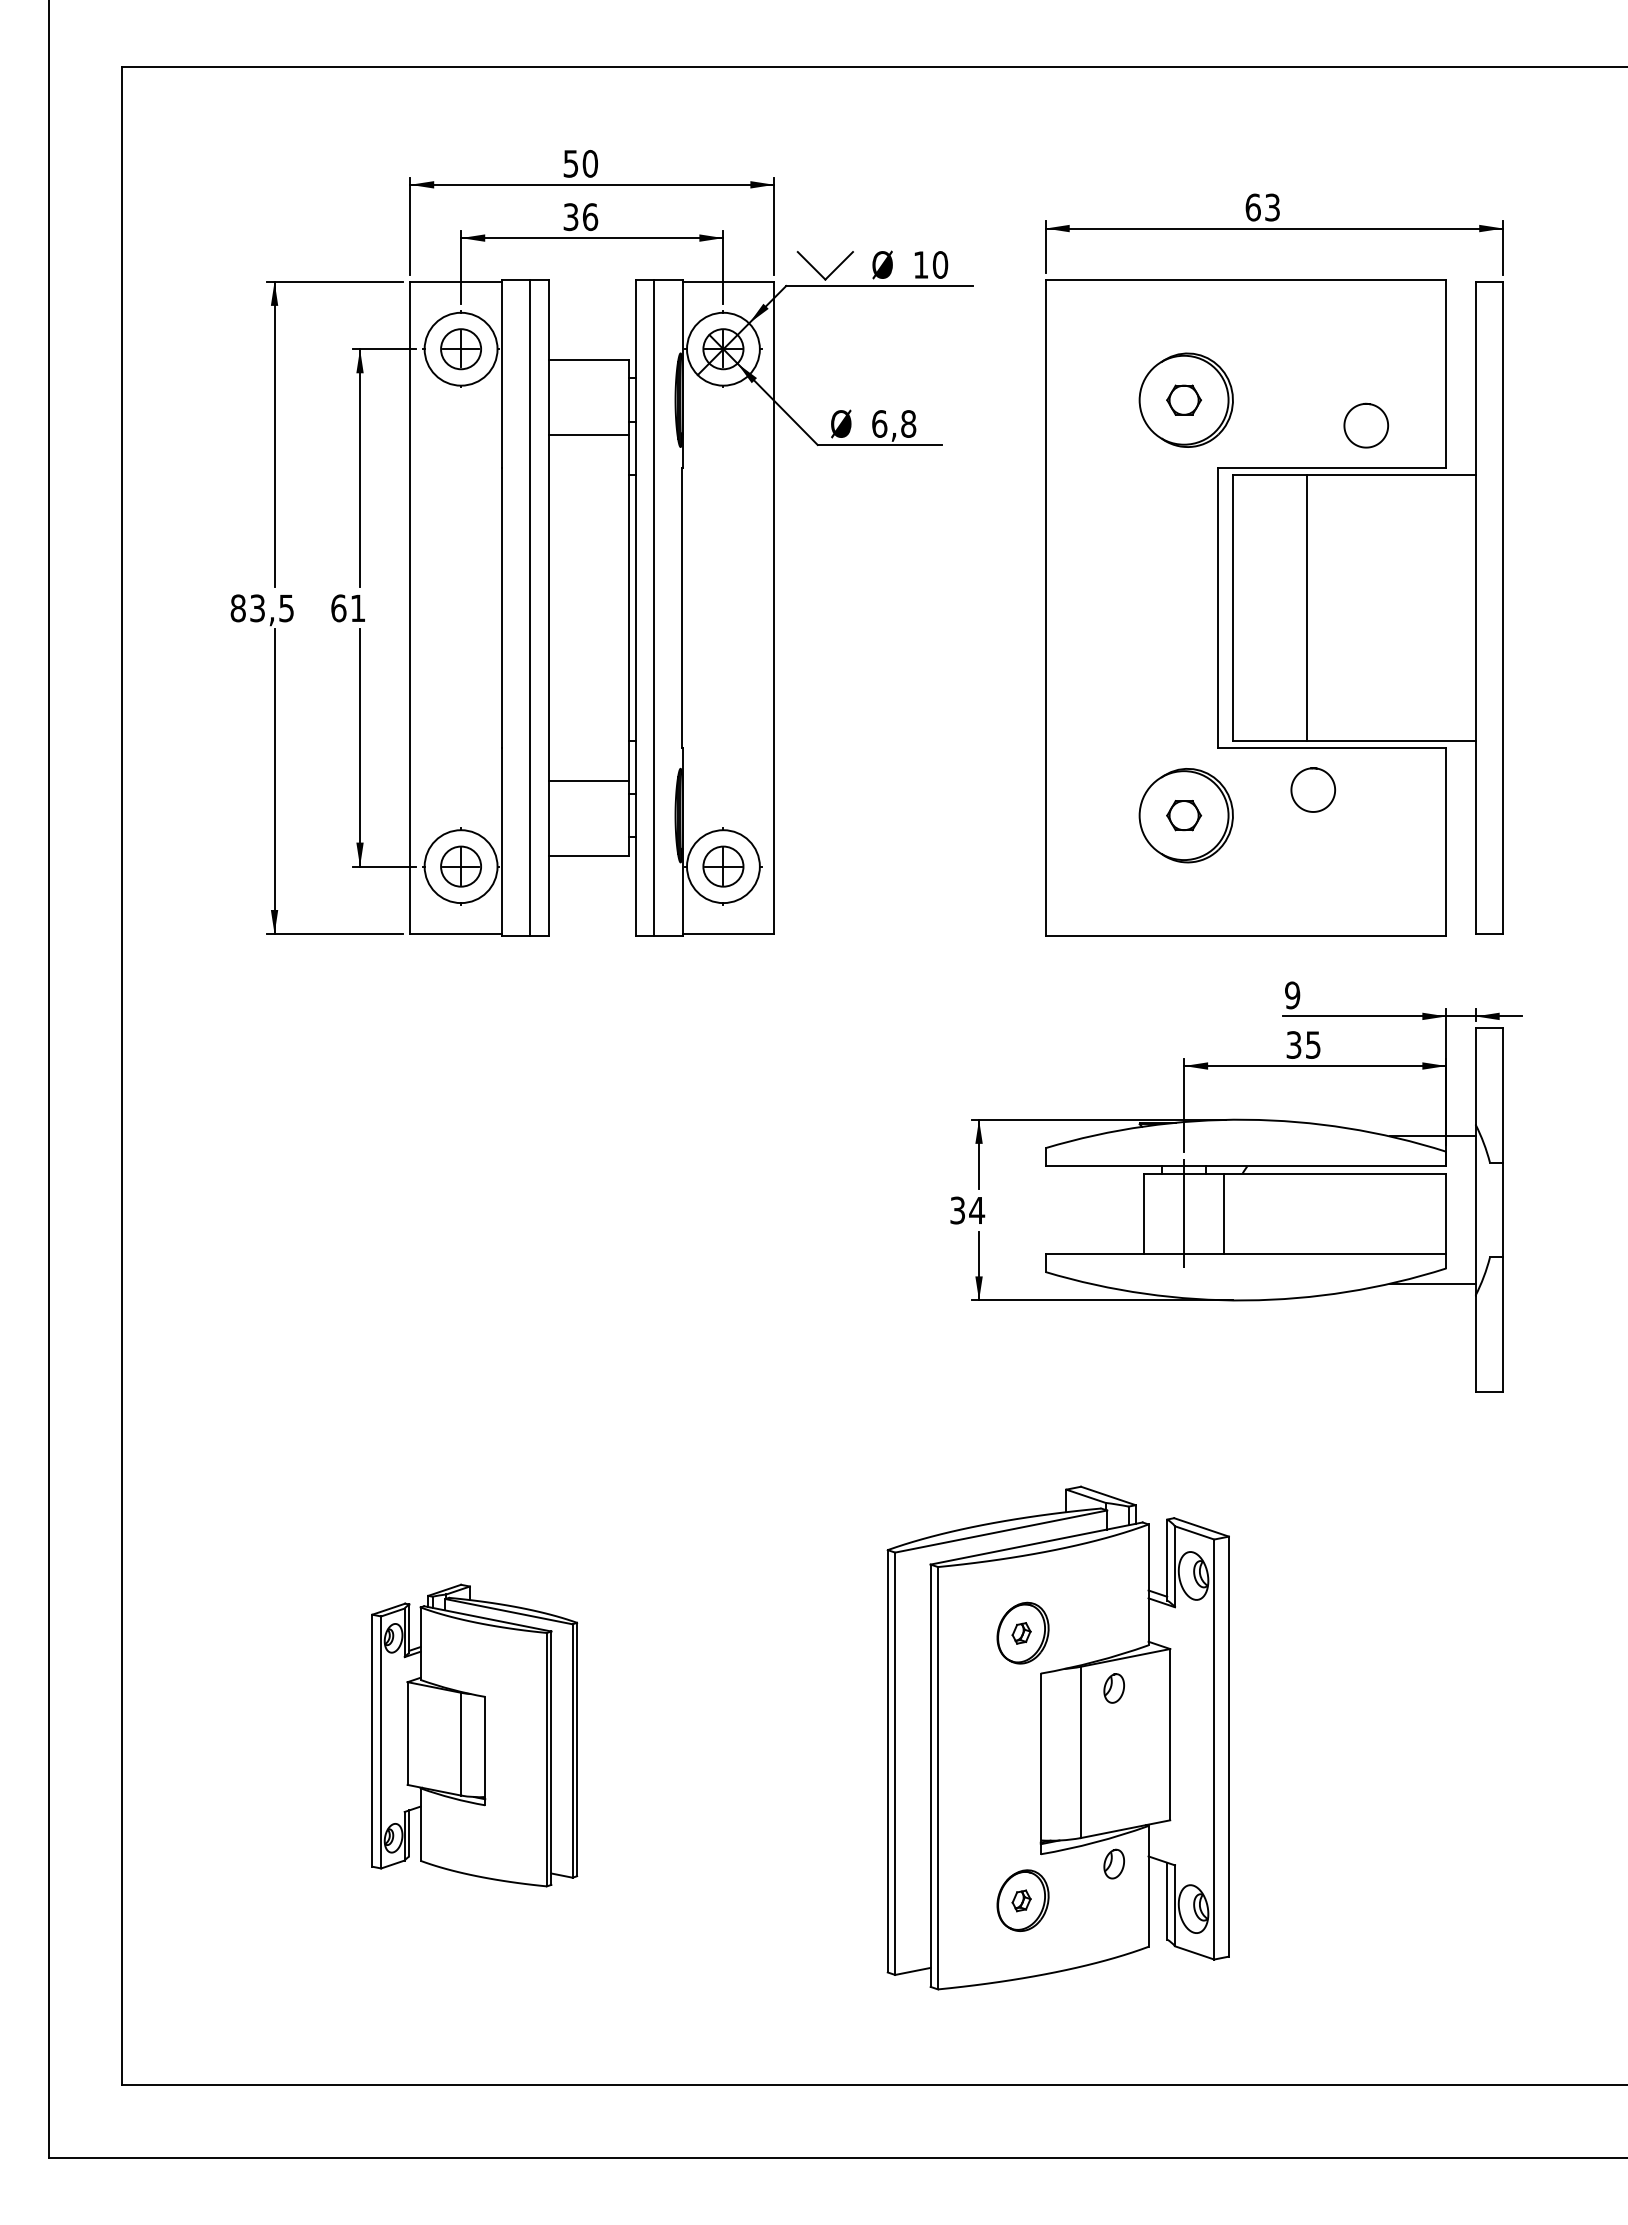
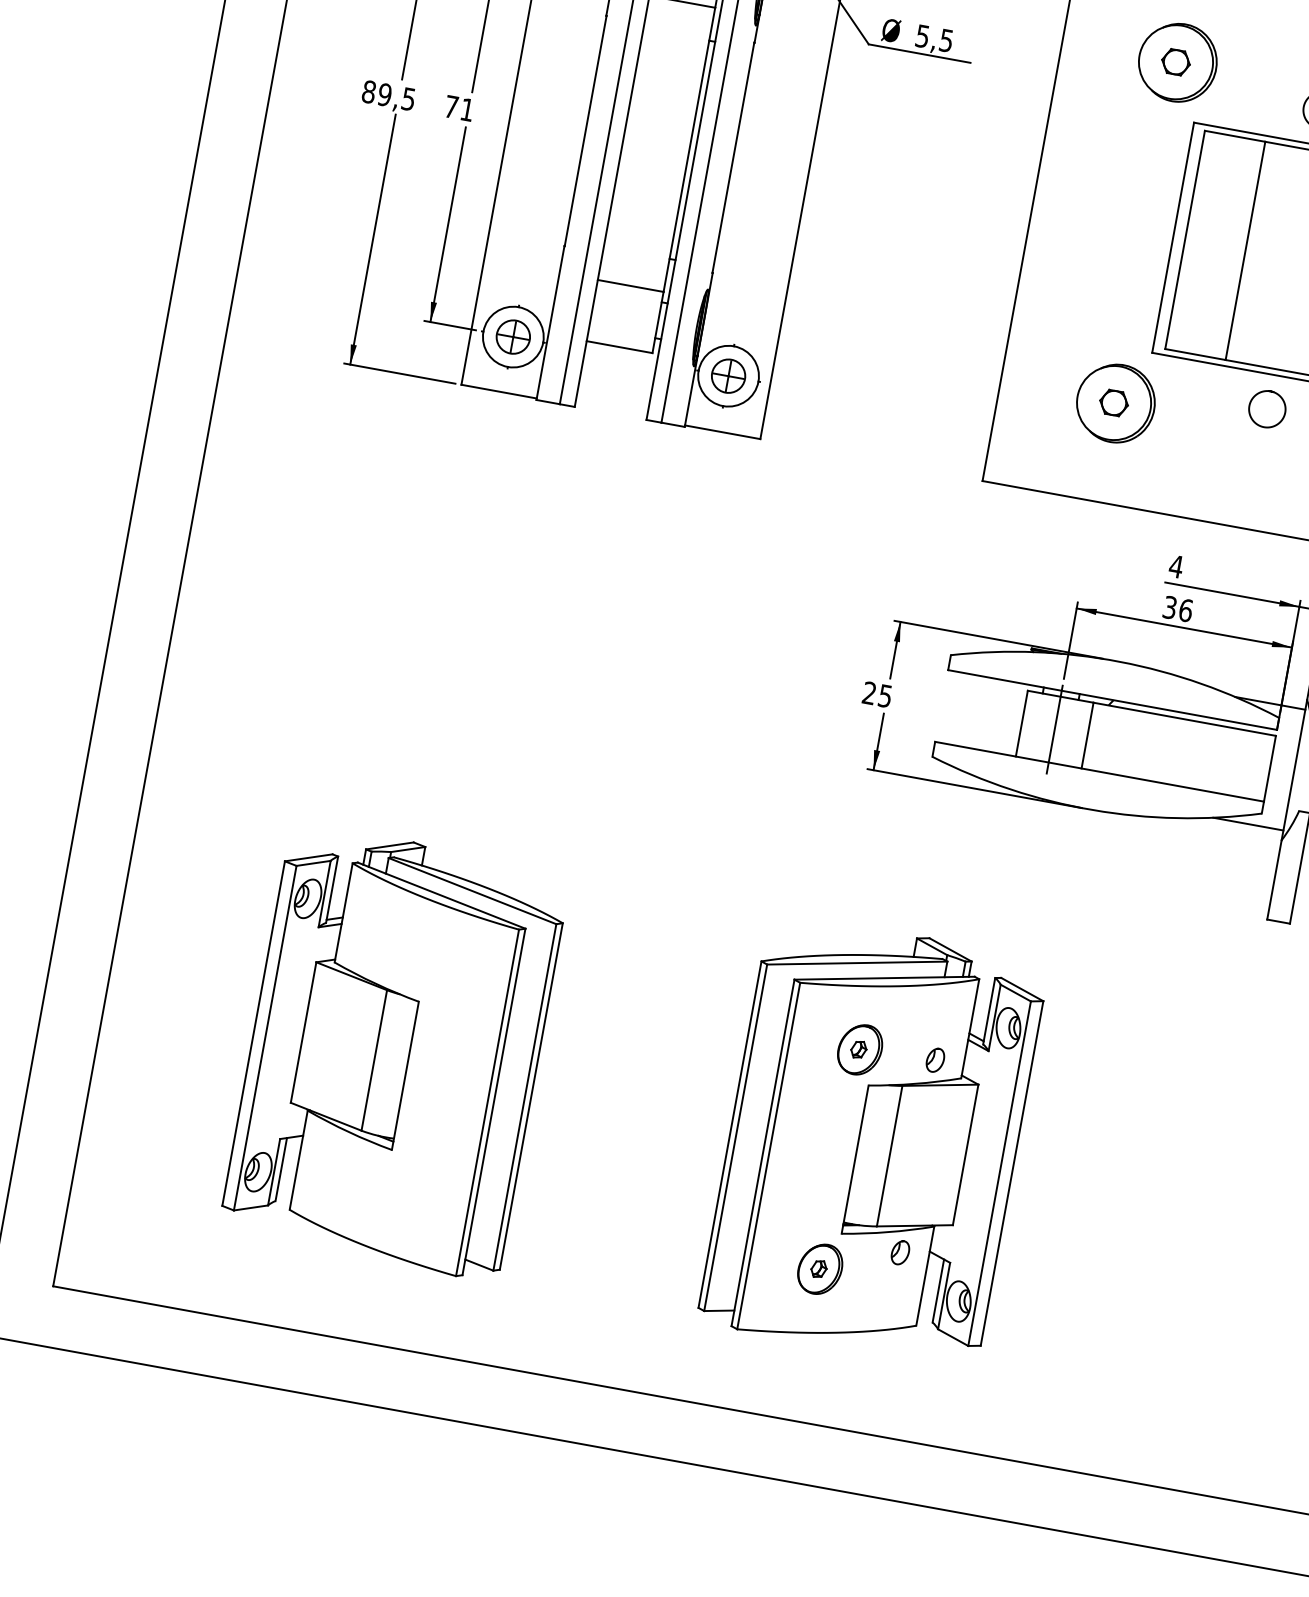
text: (894, 423) -> (934, 38), 6,8 -> 5,5
text: (257, 608) -> (384, 94), 83,5 -> 89,5
text: (338, 608) -> (451, 107), 61 -> 71
curve: (1319, 770) -> (1275, 394), moved
text: (1292, 995) -> (1176, 566), 9 -> 4
text: (1313, 1044) -> (1186, 610), 35 -> 36
text: (967, 1210) -> (877, 694), 34 -> 25
part: (1113, 1688) -> (934, 1060), moved
part: (474, 1735) -> (394, 1051), size x1.67

